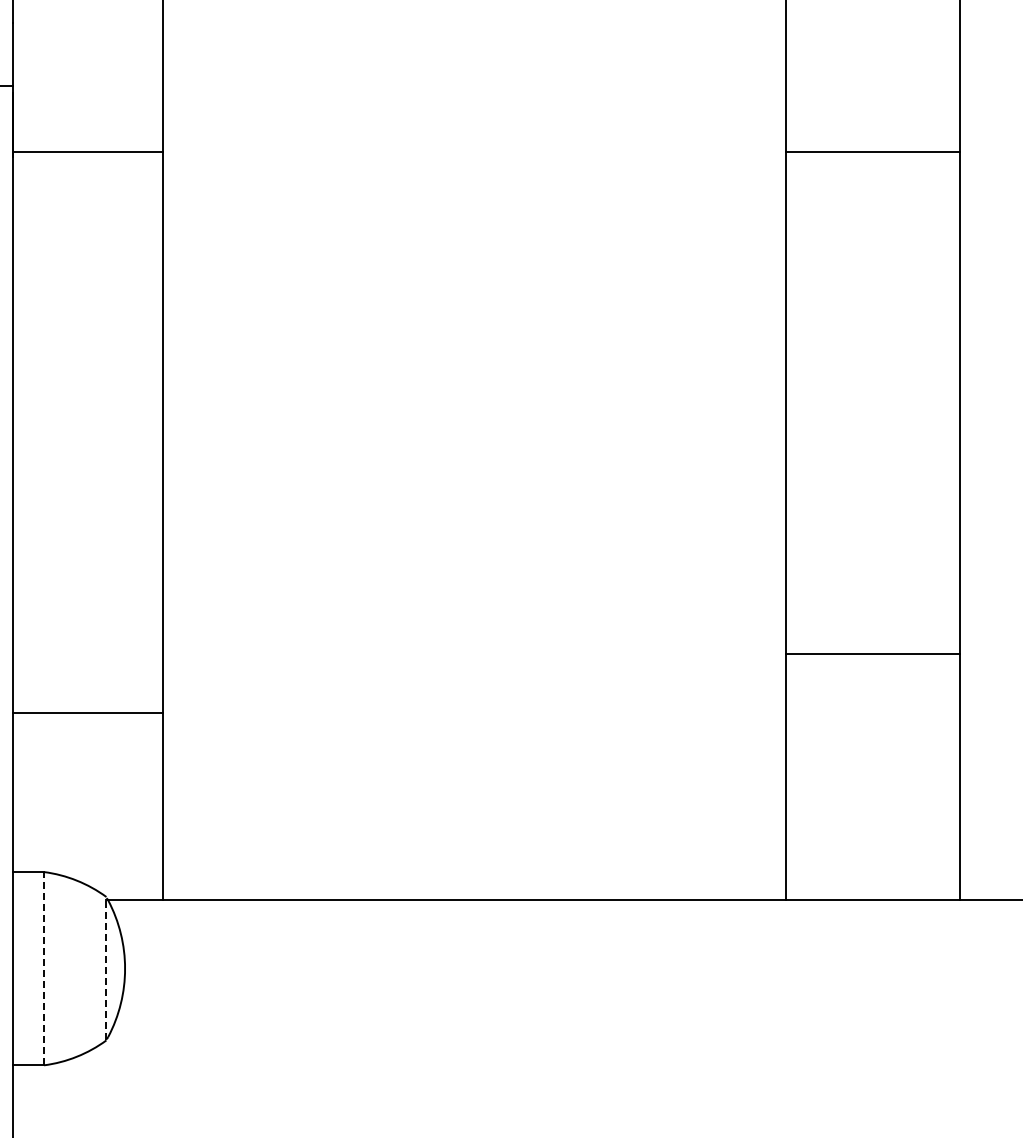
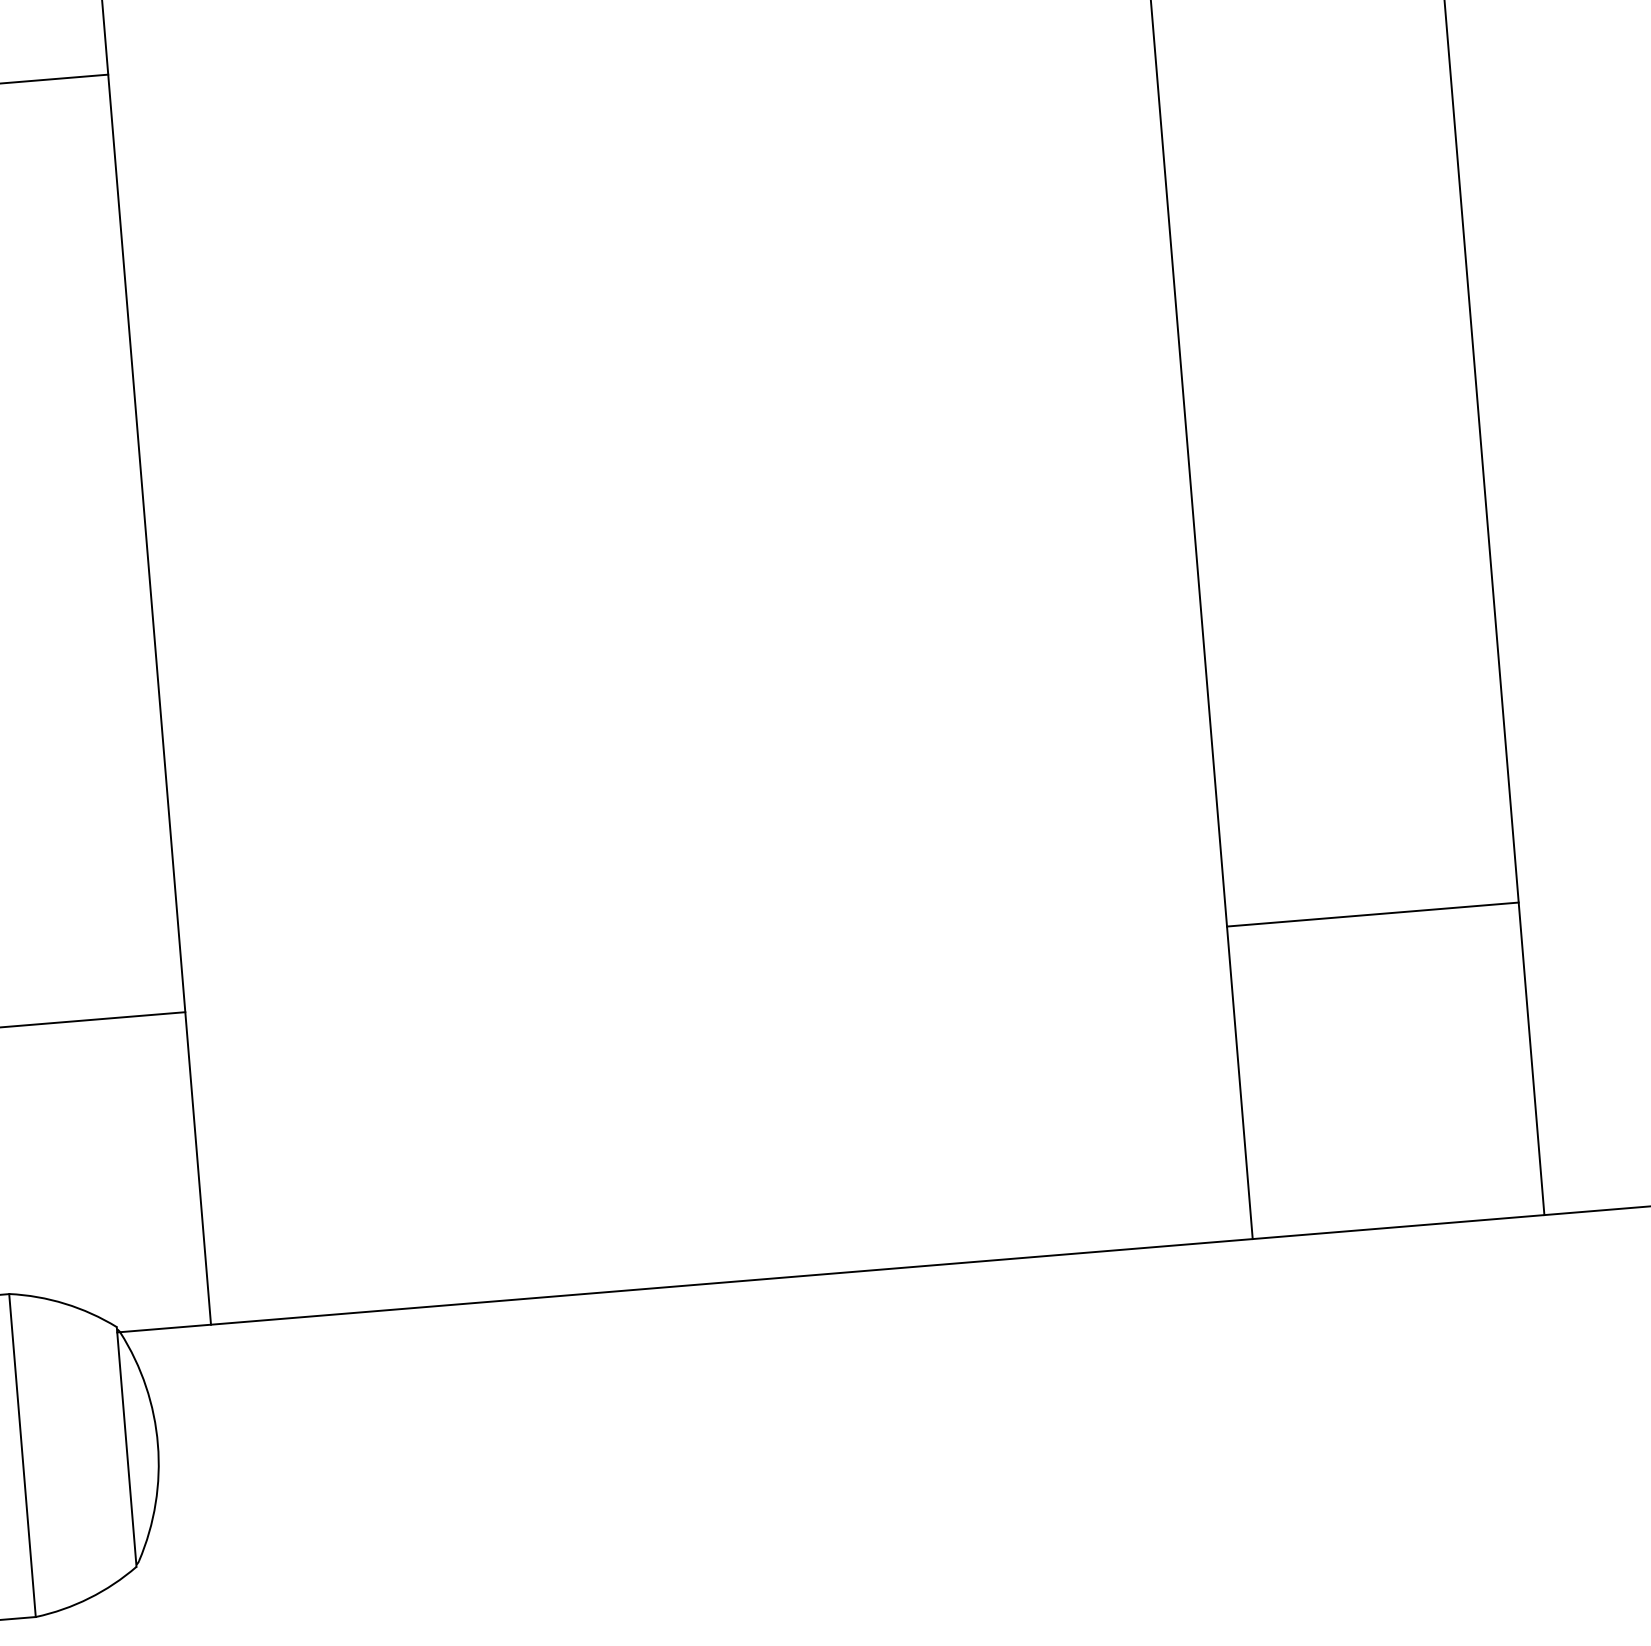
line: (872, 654) -> (1371, 915), moved
line: (44, 968) -> (23, 1455), dashed -> solid
line: (106, 968) -> (126, 1446), dashed -> solid

